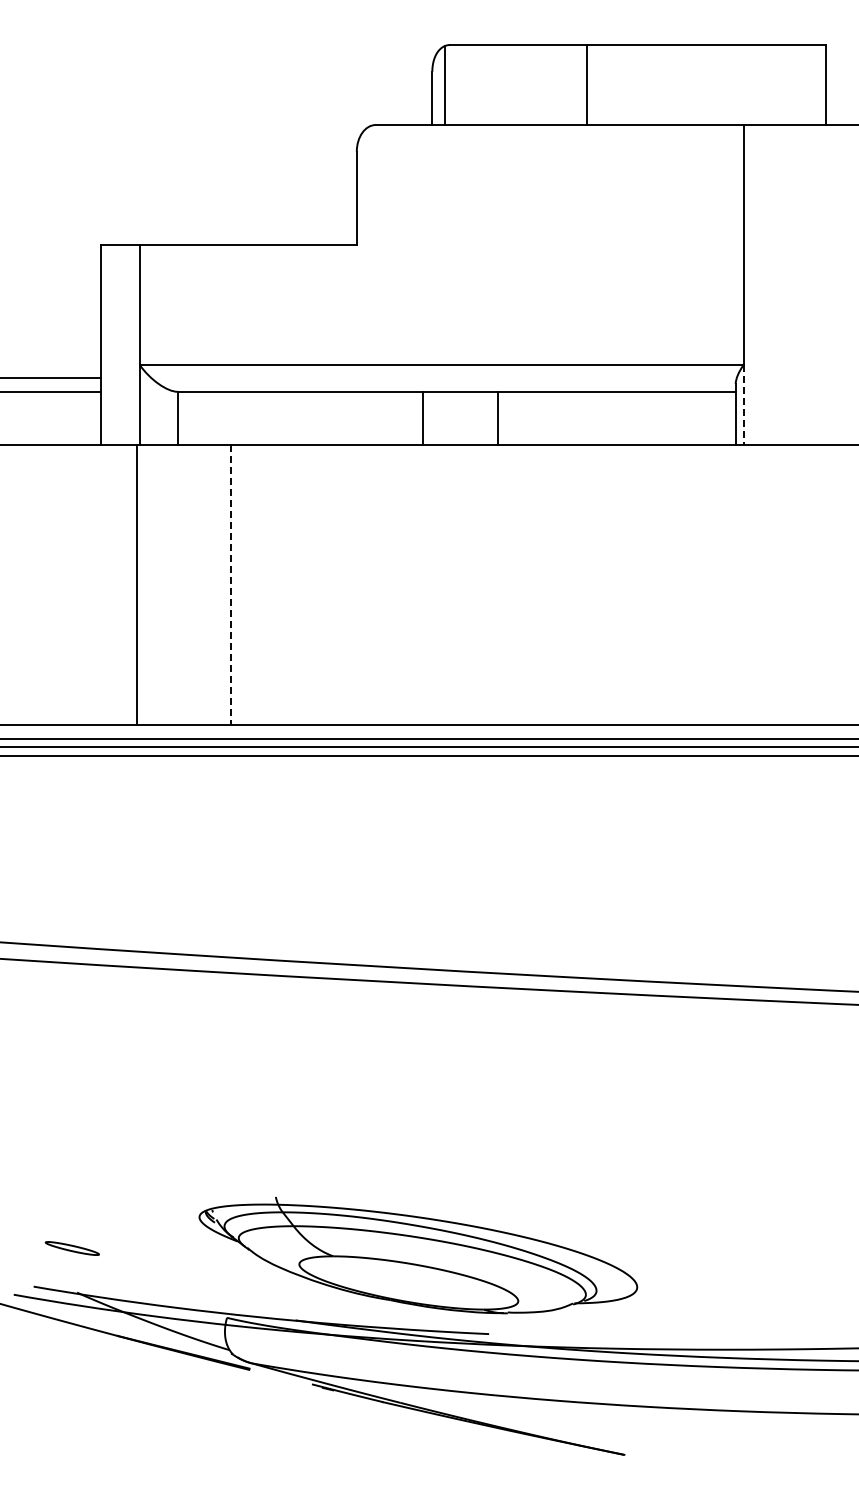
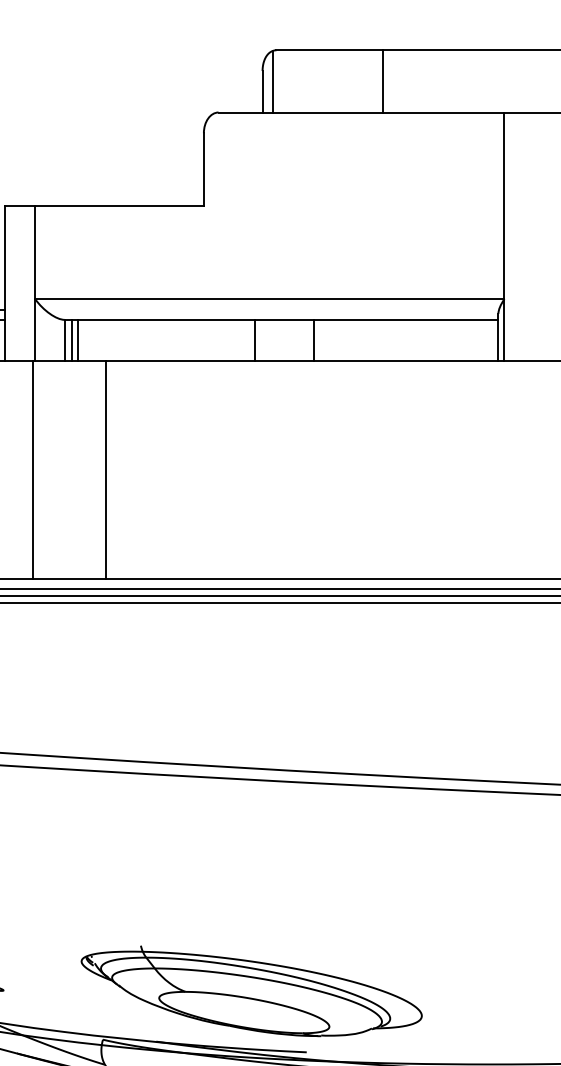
line: (743, 405) -> (504, 330), dashed -> solid
line: (187, 418) -> (72, 340), added
line: (194, 418) -> (77, 340), added
line: (231, 585) -> (106, 470), dashed -> solid

